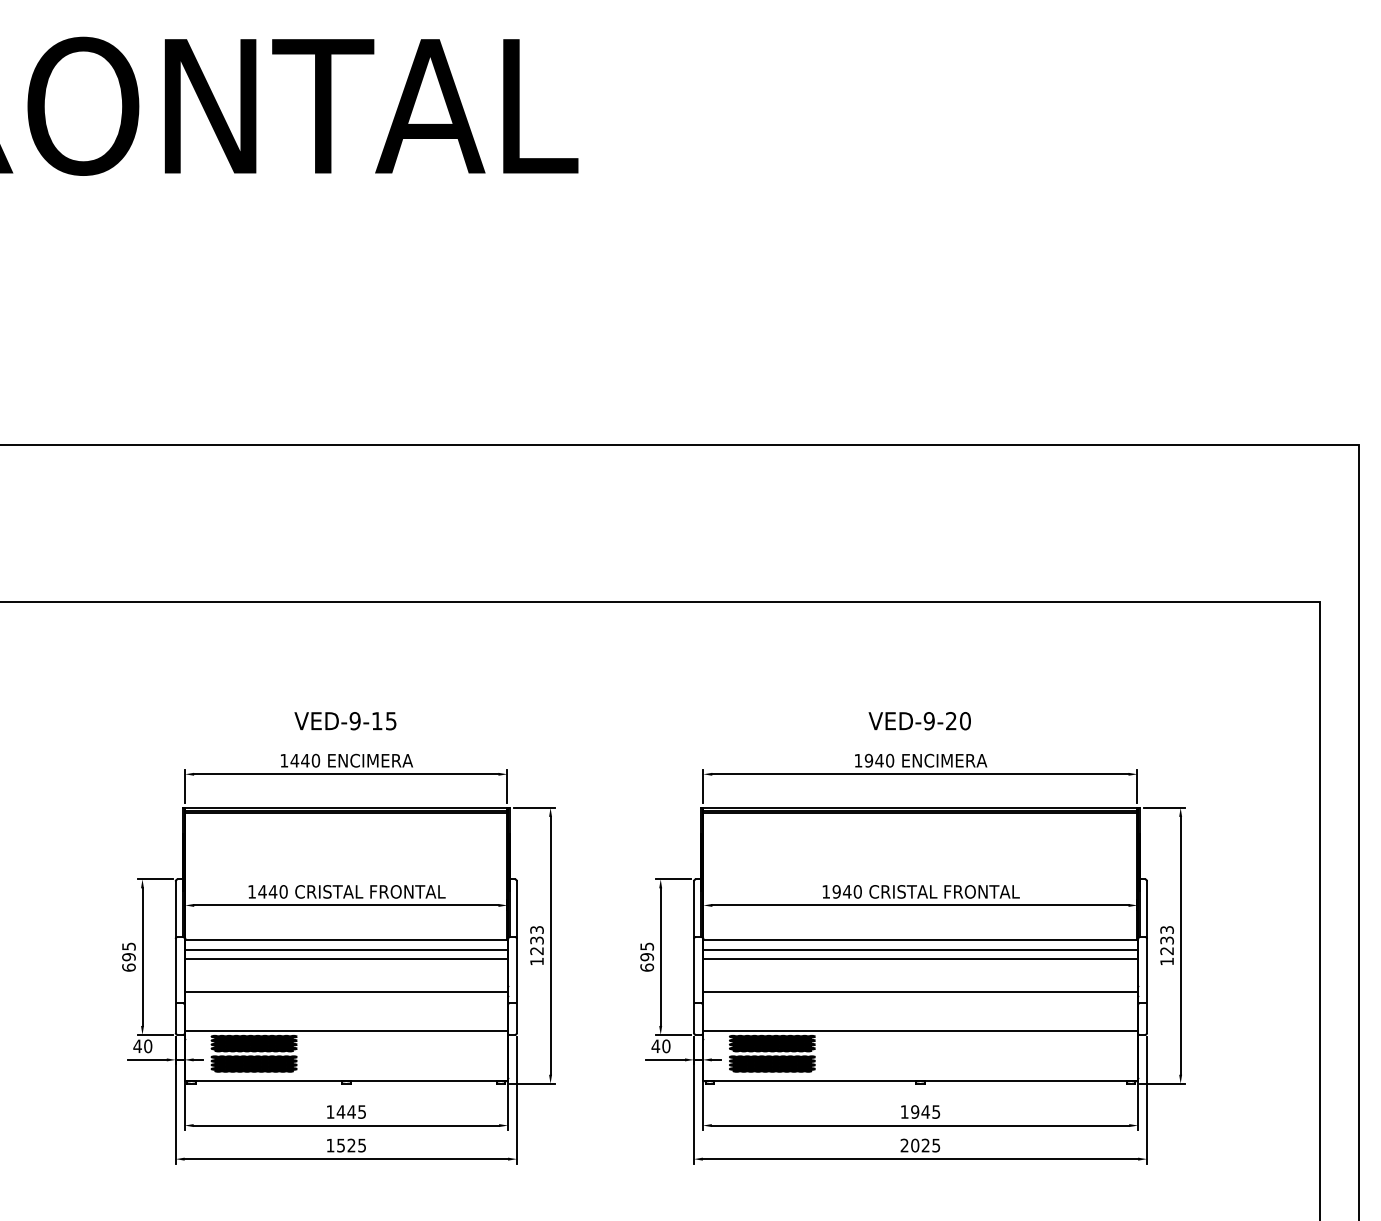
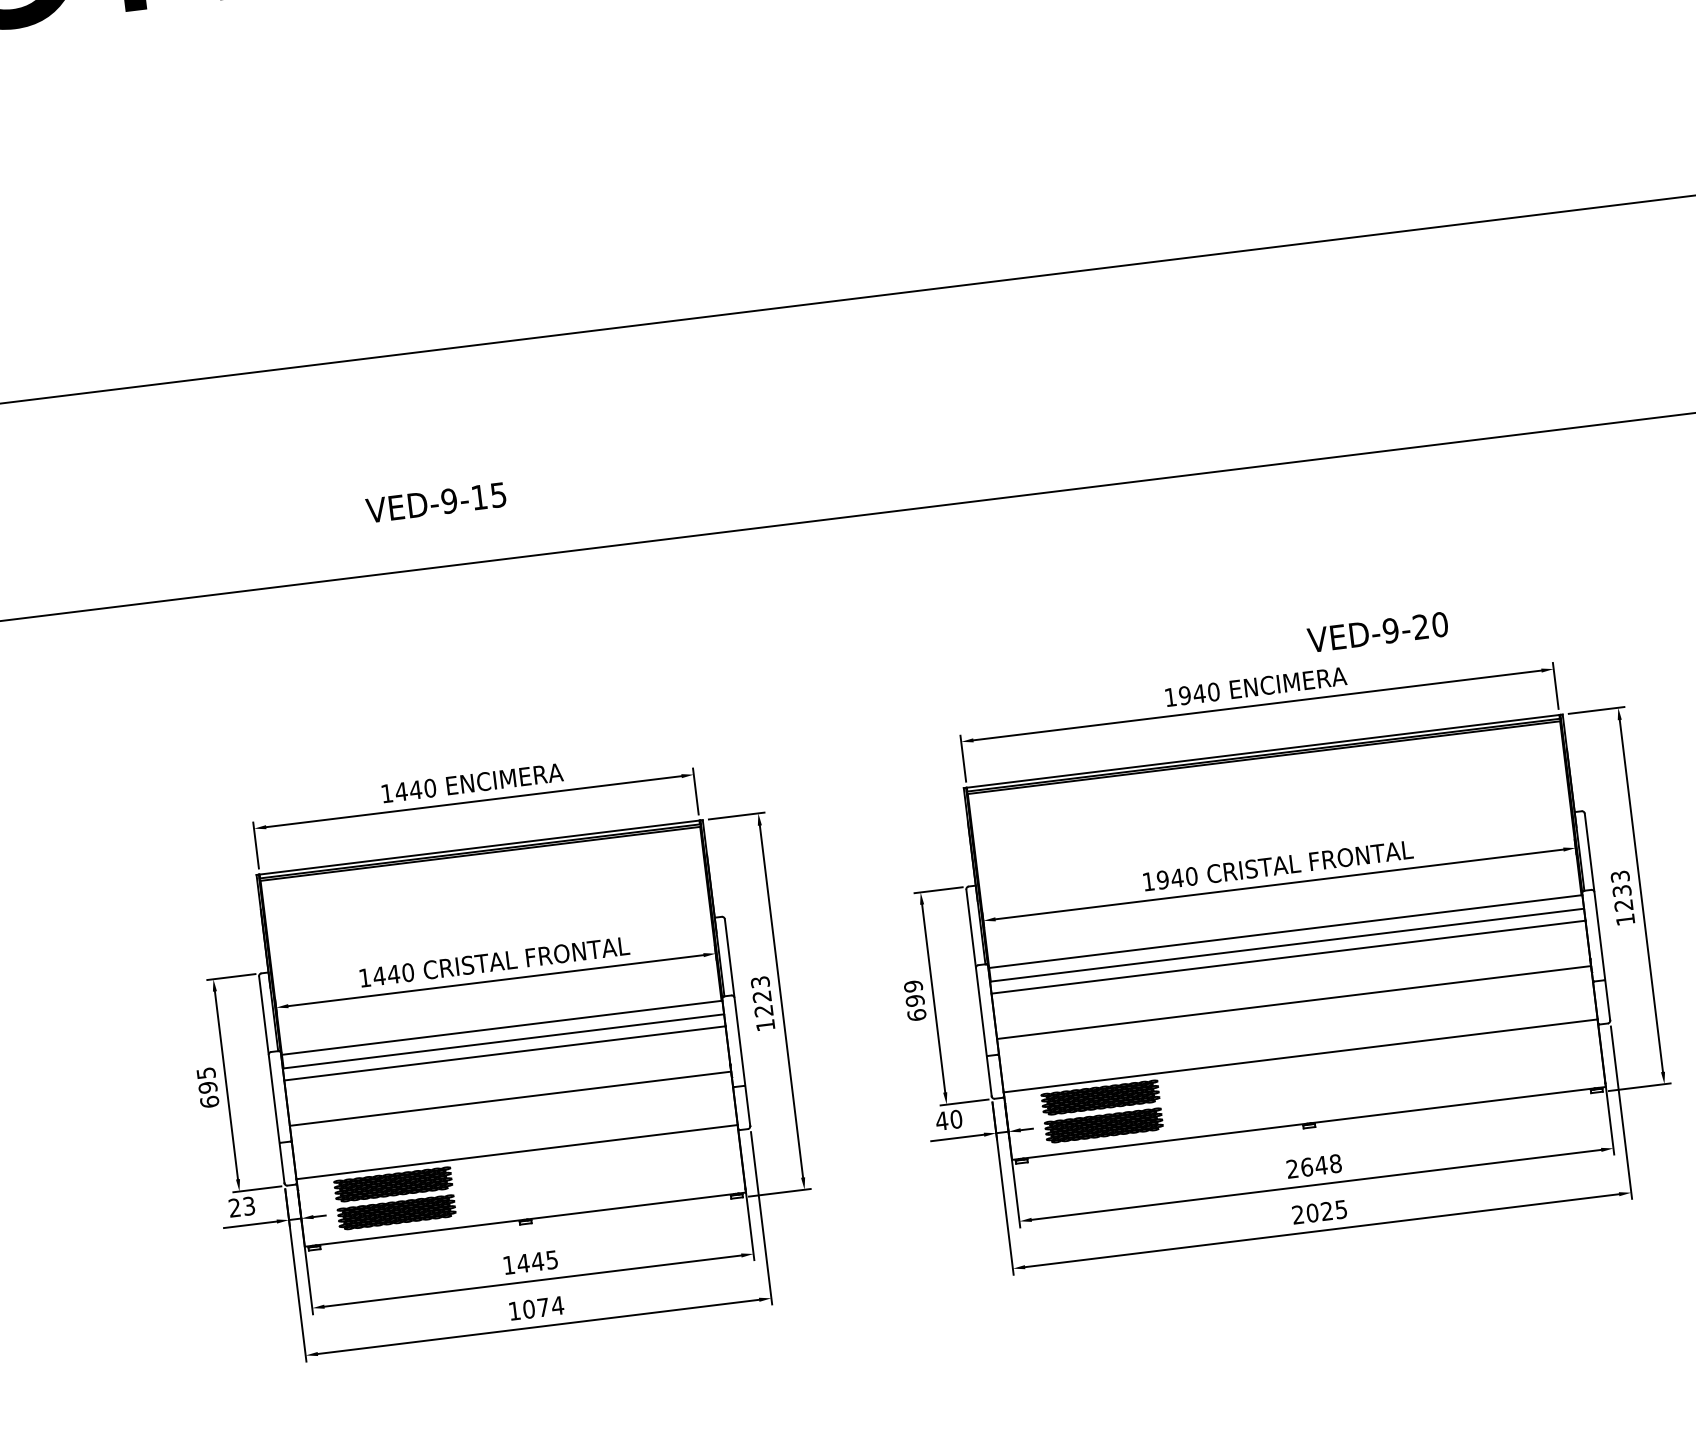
text: (345, 721) -> (436, 503), moved
text: (919, 721) -> (1377, 632), moved
text: (536, 940) -> (761, 996), 1233 -> 1223
text: (646, 946) -> (912, 986), 695 -> 699
text: (142, 1046) -> (241, 1207), 40 -> 23
text: (920, 1111) -> (1314, 1165), 1945 -> 2648
text: (351, 1145) -> (543, 1307), 1525 -> 1074

